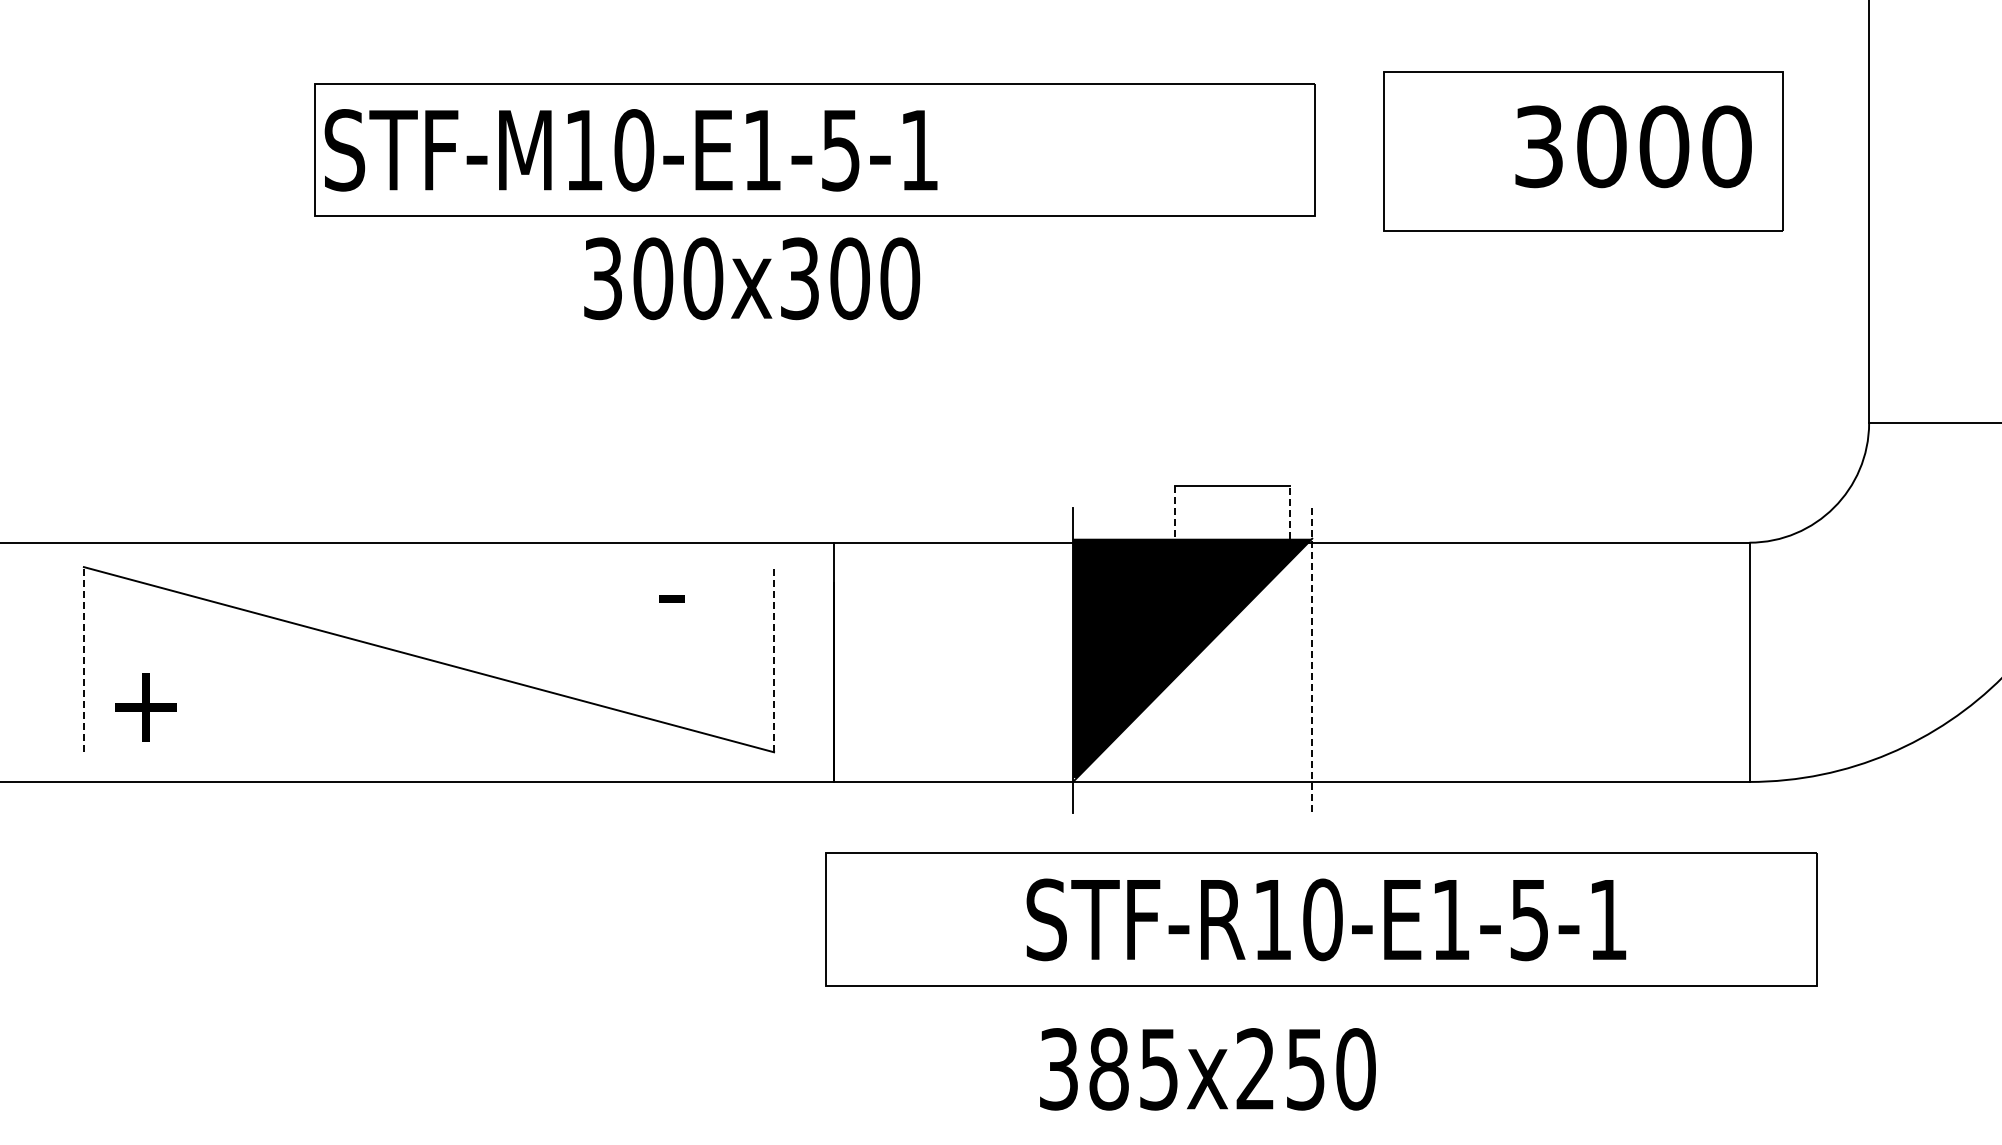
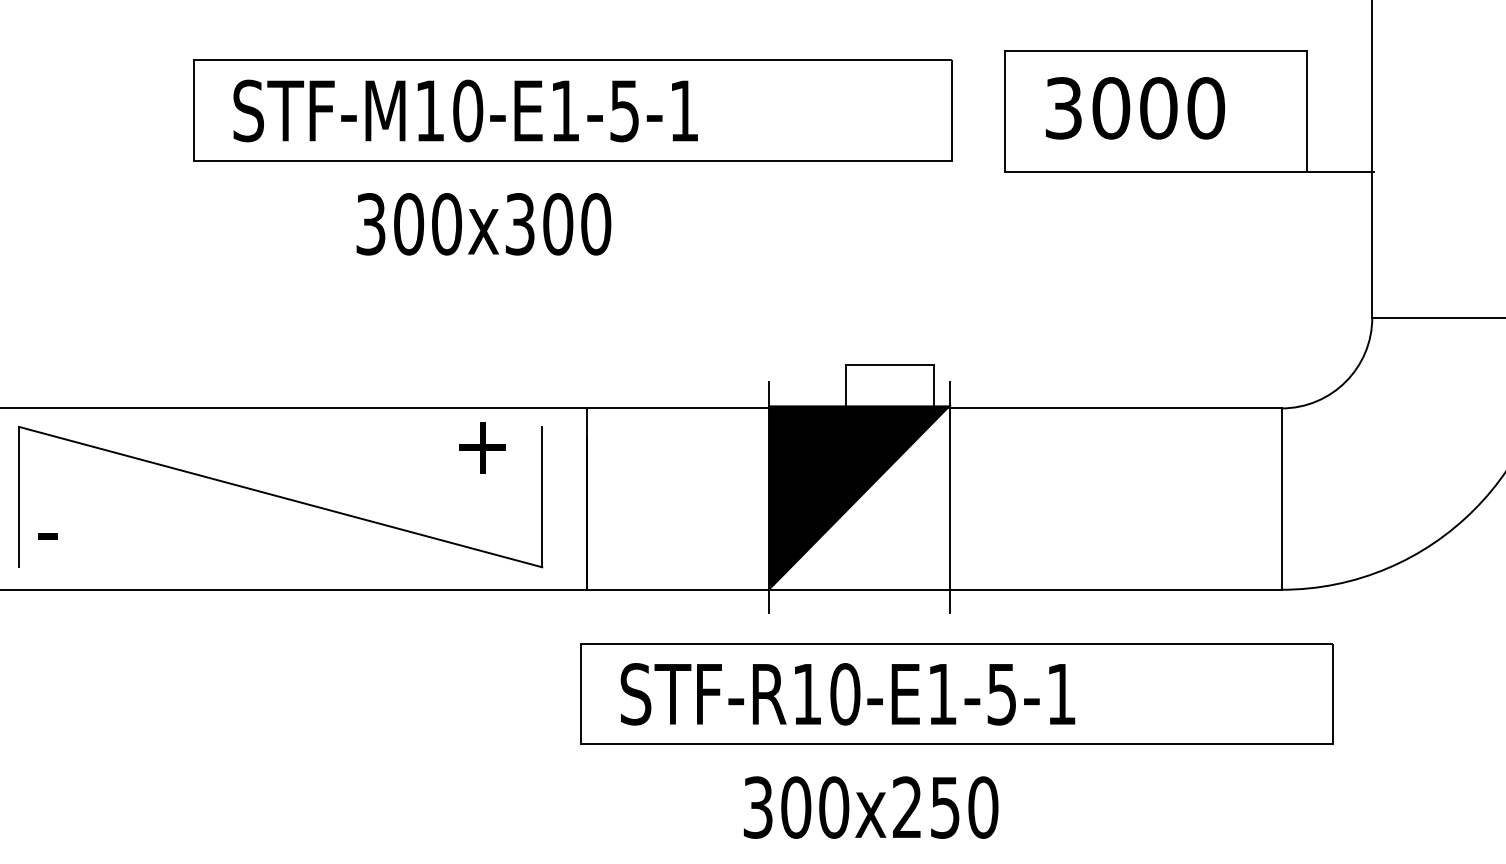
text: (1633, 146) -> (1135, 108), moved
text: (630, 150) -> (465, 111), moved
line: (1826, 231) -> (1339, 172), added
text: (752, 278) -> (484, 224), moved
line: (1290, 511) -> (933, 384), dashed -> solid
line: (1174, 512) -> (845, 385), dashed -> solid
text: (692, 594) -> (480, 447), - -> +
line: (83, 659) -> (18, 496), dashed -> solid
line: (774, 659) -> (542, 496), dashed -> solid
line: (1312, 660) -> (950, 497), dashed -> solid
text: (142, 707) -> (63, 533), + -> -
text: (1326, 919) -> (848, 694), moved
text: (1134, 1069) -> (815, 807), 385x250 -> 300x250

